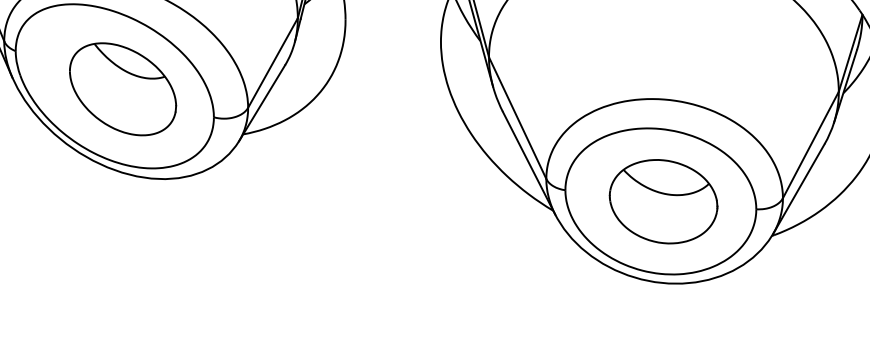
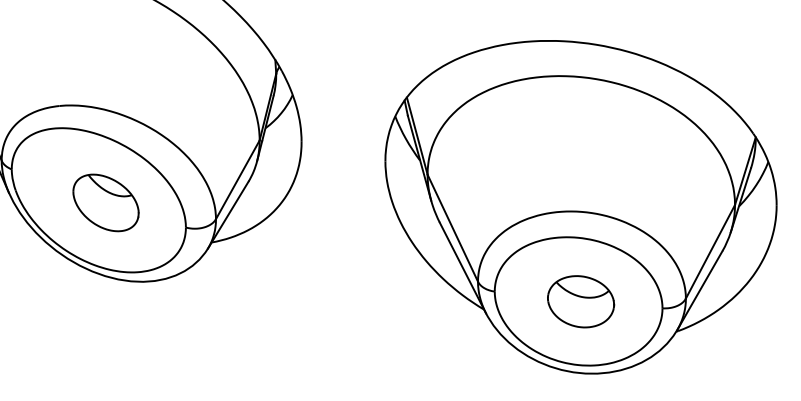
part: (122, 88) -> (105, 202), size x0.7
part: (662, 201) -> (580, 301), size x0.7

